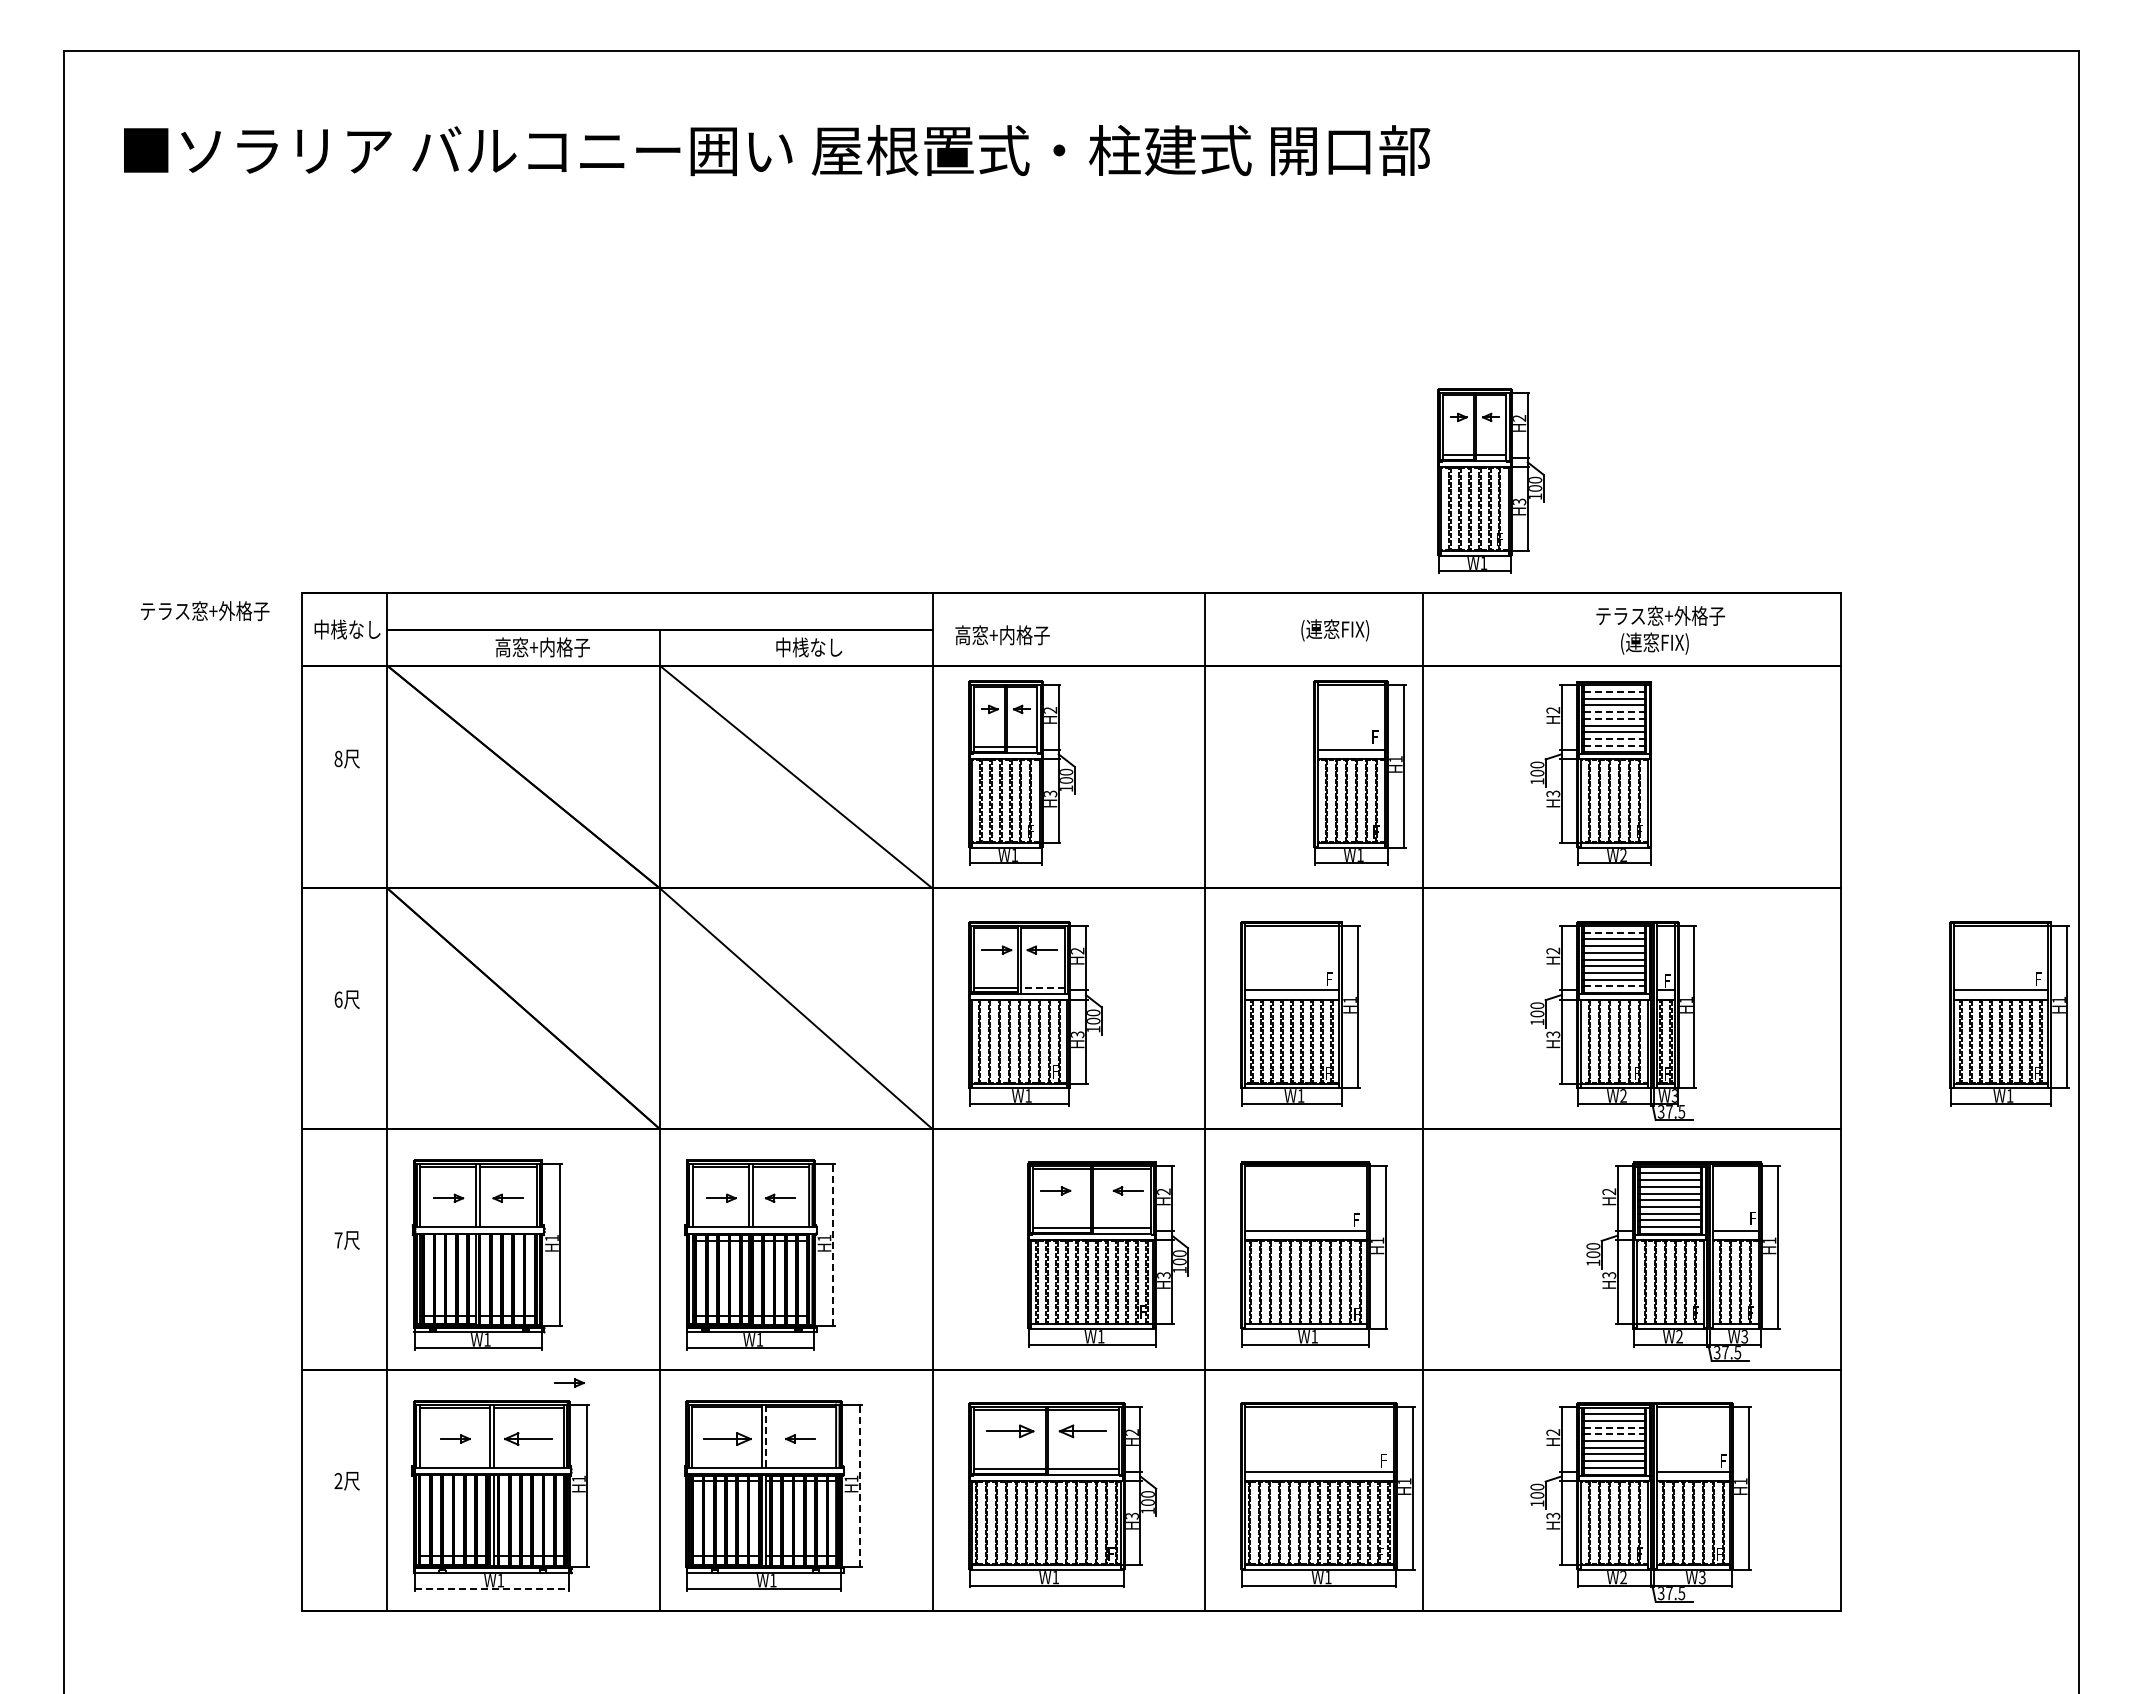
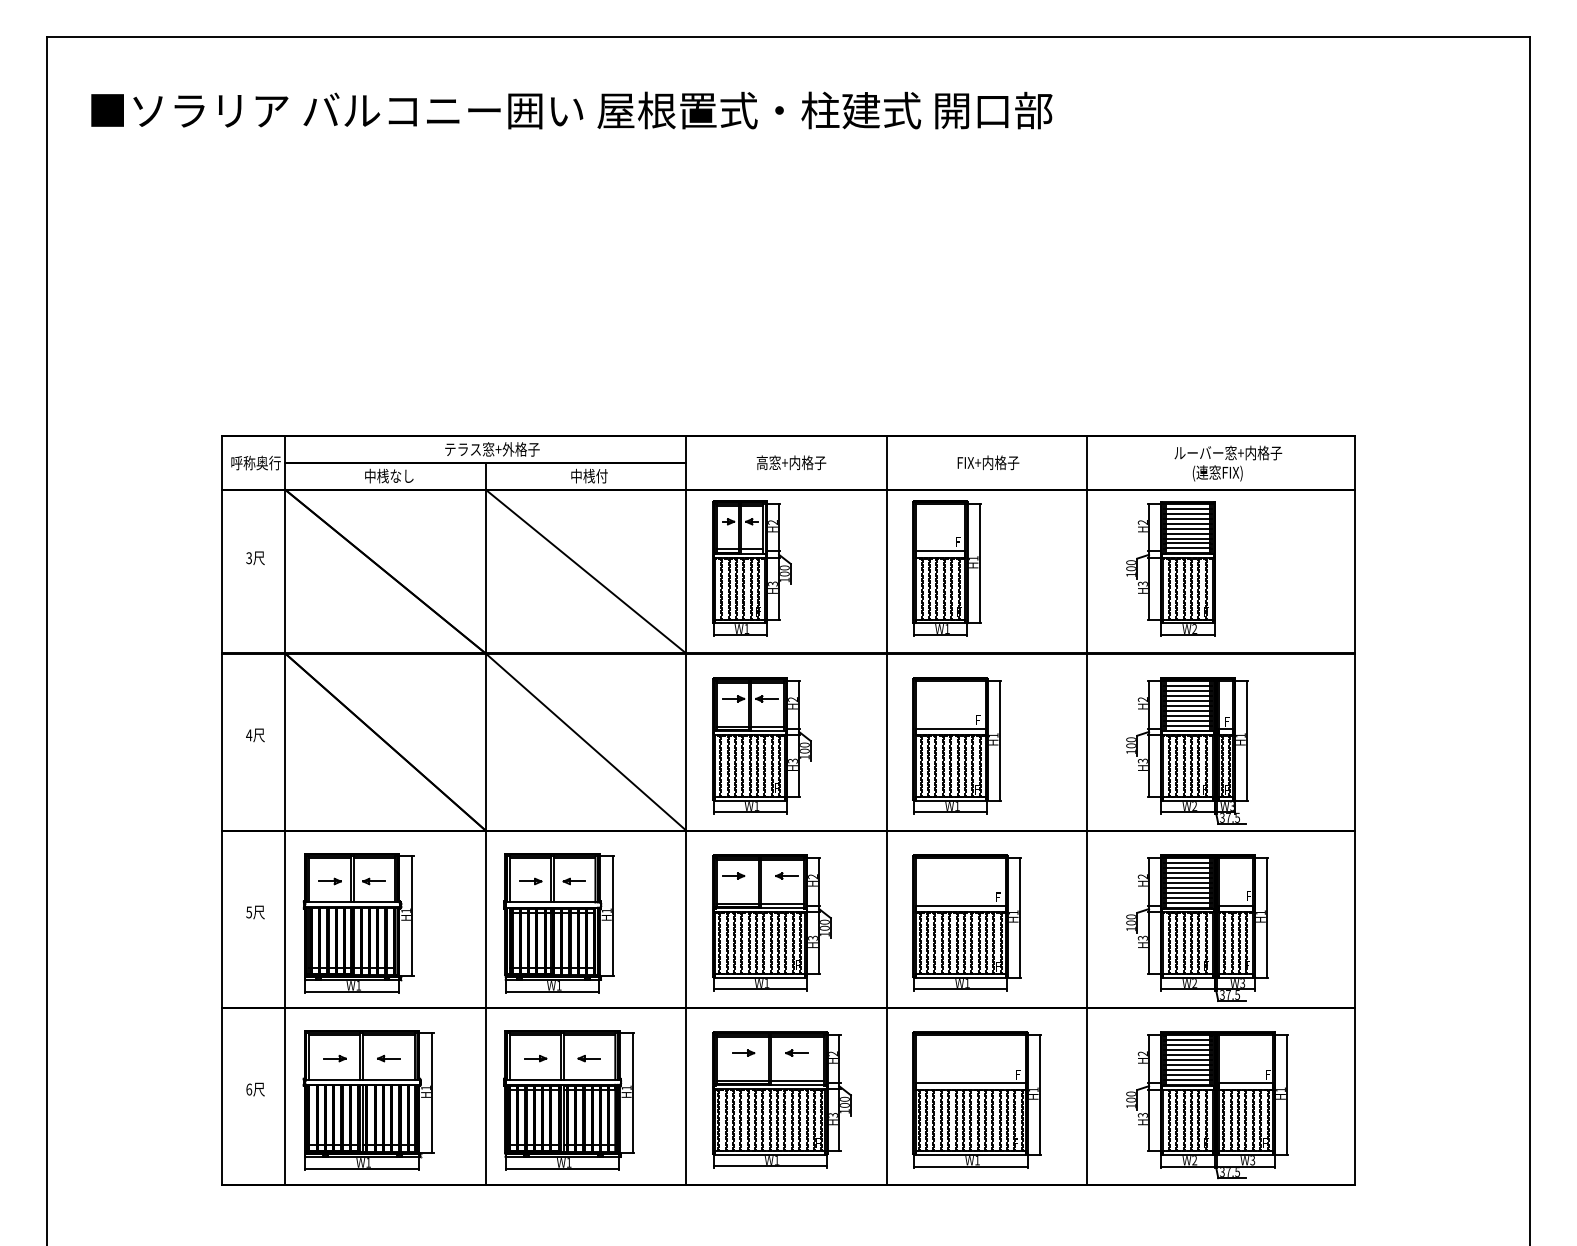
part: (1490, 480) -> (1096, 353), removed
text: (205, 611) -> (492, 449), moved
text: (1669, 615) -> (1228, 452), テラス窓+外格子 -> ルーバー窓+内格子
text: (347, 629) -> (255, 462), 中桟なし -> 呼称奥行
text: (1343, 630) -> (988, 463), (連窓FIX) -> FIX+内格子
text: (1002, 635) -> (791, 462), moved
text: (542, 647) -> (399, 476), 高窓+内格子 -> 中桟なし
text: (825, 647) -> (607, 476), 中桟なし -> 中桟付
line: (1614, 691) -> (1188, 508), dashed -> solid
line: (1614, 712) -> (1188, 524), dashed -> solid
line: (1614, 718) -> (1188, 528), dashed -> solid
line: (1614, 738) -> (1188, 543), dashed -> solid
line: (1614, 745) -> (1188, 548), dashed -> solid
text: (338, 758) -> (249, 557), 8 -> 3
part: (1359, 772) -> (946, 568), moved
line: (1614, 932) -> (1188, 685), dashed -> solid
line: (1614, 986) -> (1188, 725), dashed -> solid
line: (1042, 987) -> (767, 726), dashed -> solid
text: (338, 999) -> (249, 735), 6 -> 4
part: (2009, 1013) -> (1478, 745), removed
line: (1422, 1101) -> (1087, 810), moved
text: (338, 1240) -> (249, 912), 7 -> 5
line: (832, 1244) -> (612, 915), dashed -> solid
part: (1107, 1254) -> (771, 922), moved
part: (1683, 1261) -> (1197, 927), moved
part: (569, 1382) -> (419, 1017), removed
line: (1614, 1427) -> (1188, 1050), dashed -> solid
part: (1010, 1431) -> (743, 1053), size x0.62
part: (1082, 1431) -> (796, 1053), size x0.62
line: (1614, 1434) -> (1188, 1055), dashed -> solid
line: (766, 1436) -> (564, 1056), dashed -> solid
part: (527, 1438) -> (388, 1058), size x0.62
part: (727, 1438) -> (535, 1058), size x0.62
text: (338, 1481) -> (249, 1089), 2 -> 6
line: (859, 1485) -> (632, 1092), dashed -> solid
line: (492, 1588) -> (362, 1168), dashed -> solid

